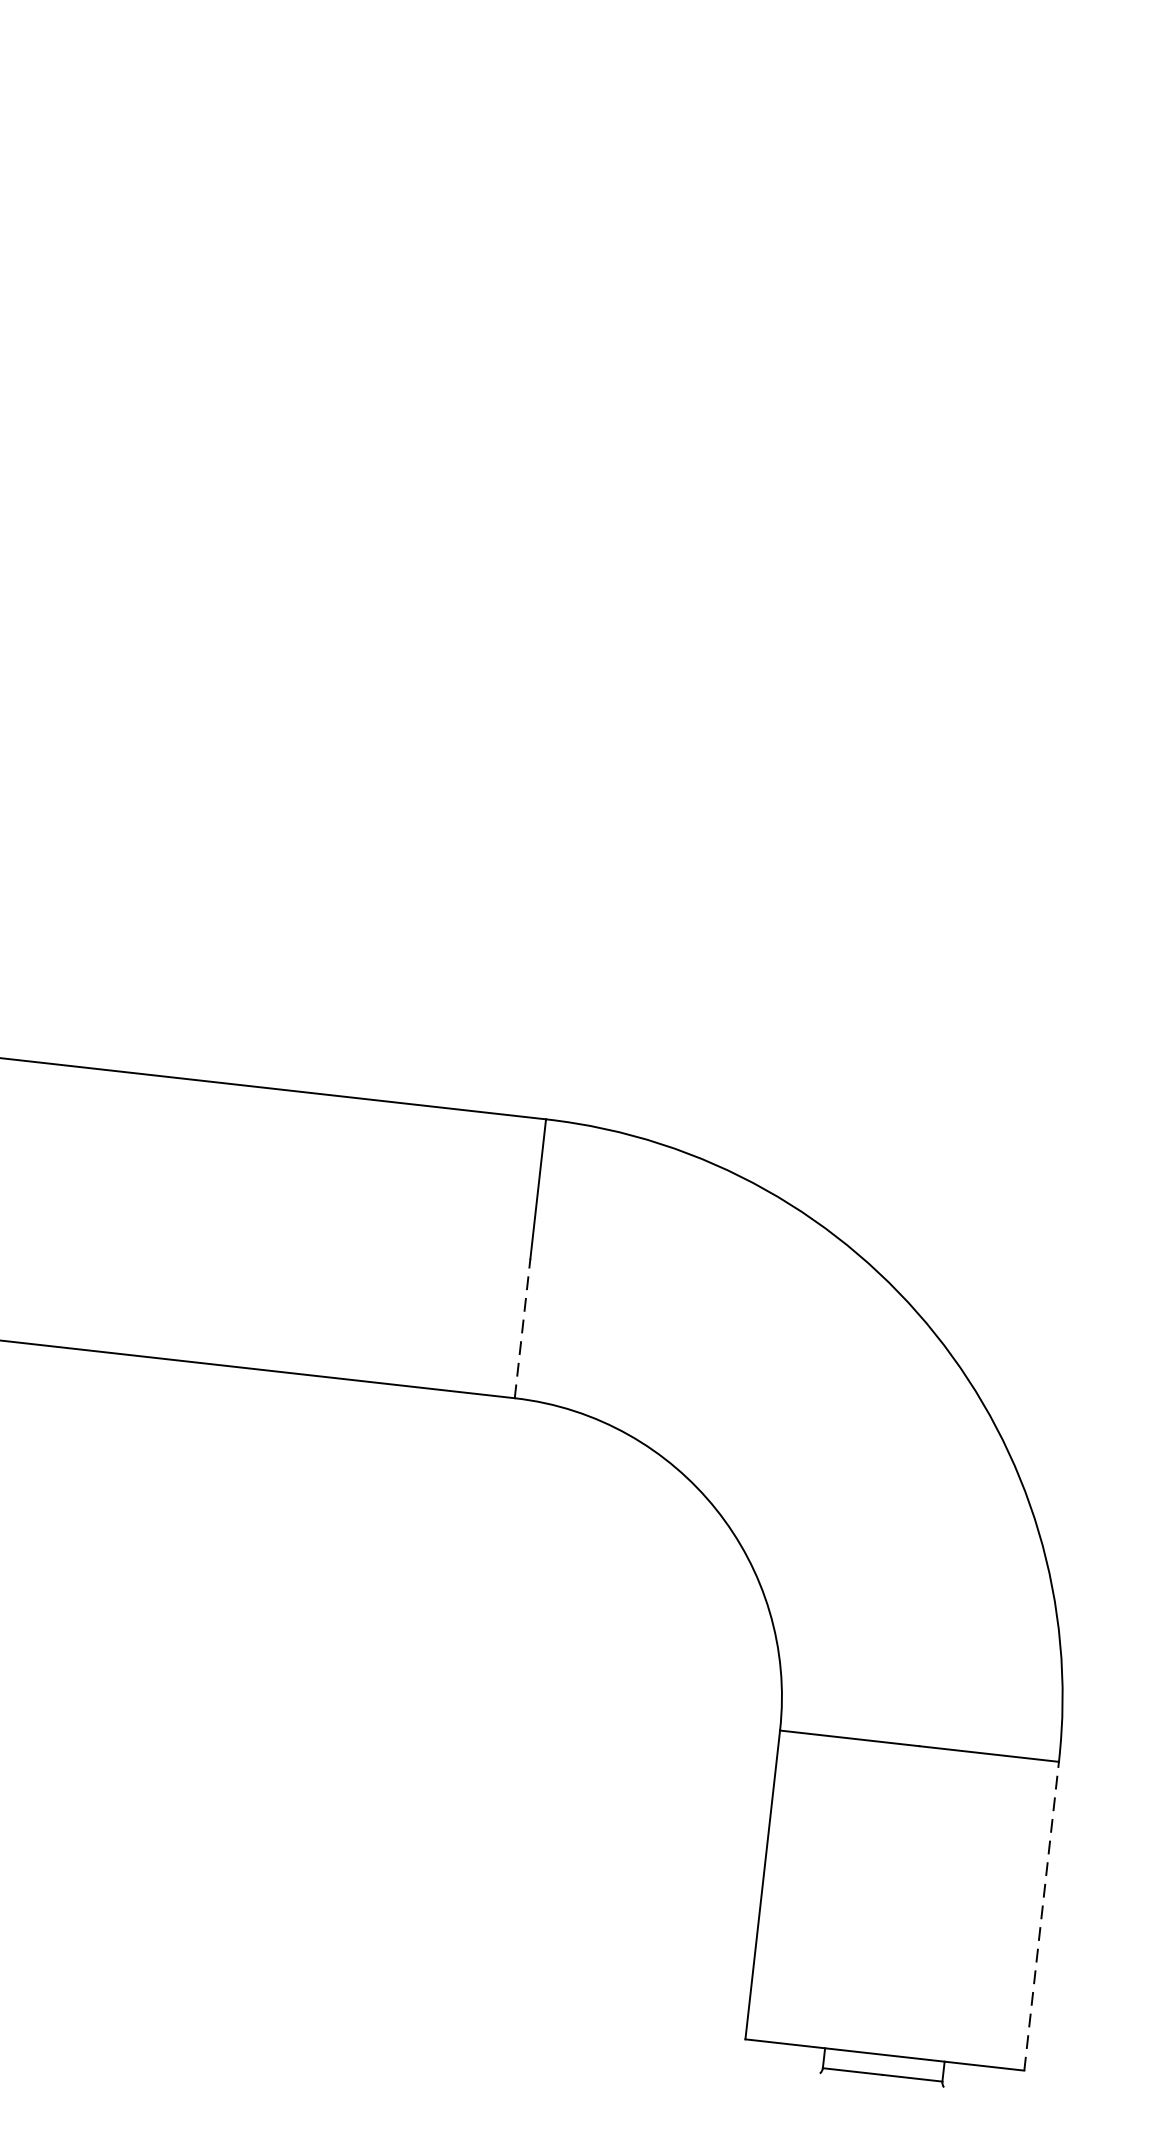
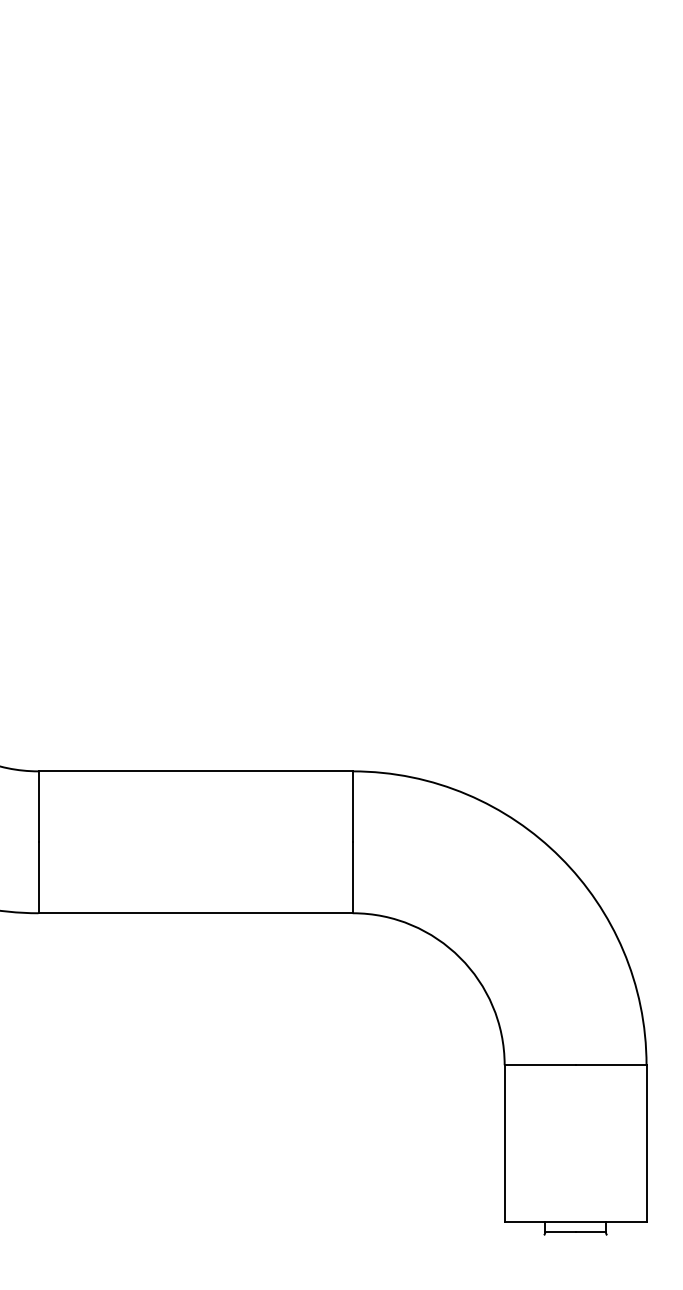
line: (522, 1327) -> (352, 877), dashed -> solid
line: (1041, 1915) -> (646, 1143), dashed -> solid

